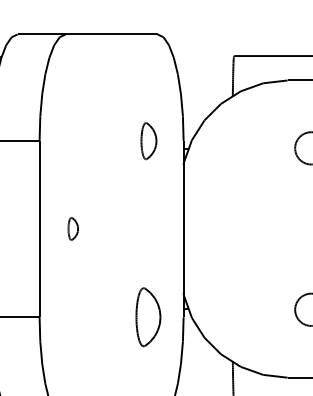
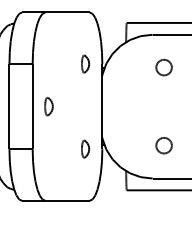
part: (72, 228) -> (48, 106), size x1.67
part: (148, 315) -> (85, 148), size x0.62

